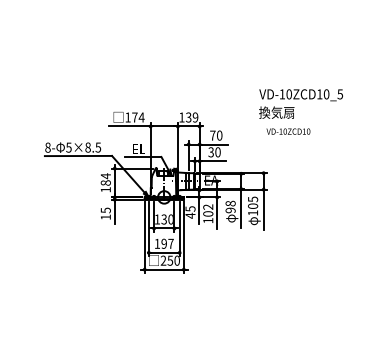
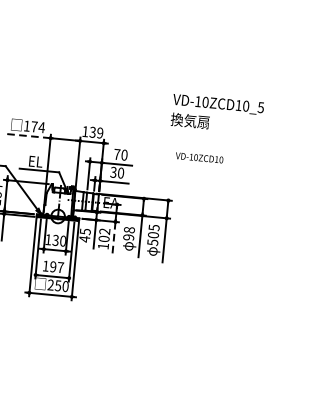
text: (300, 103) -> (216, 113), moved
line: (129, 126) -> (27, 136), solid -> dashed
text: (253, 212) -> (153, 242), 105 -> 505
line: (217, 213) -> (114, 239), solid -> dashed

